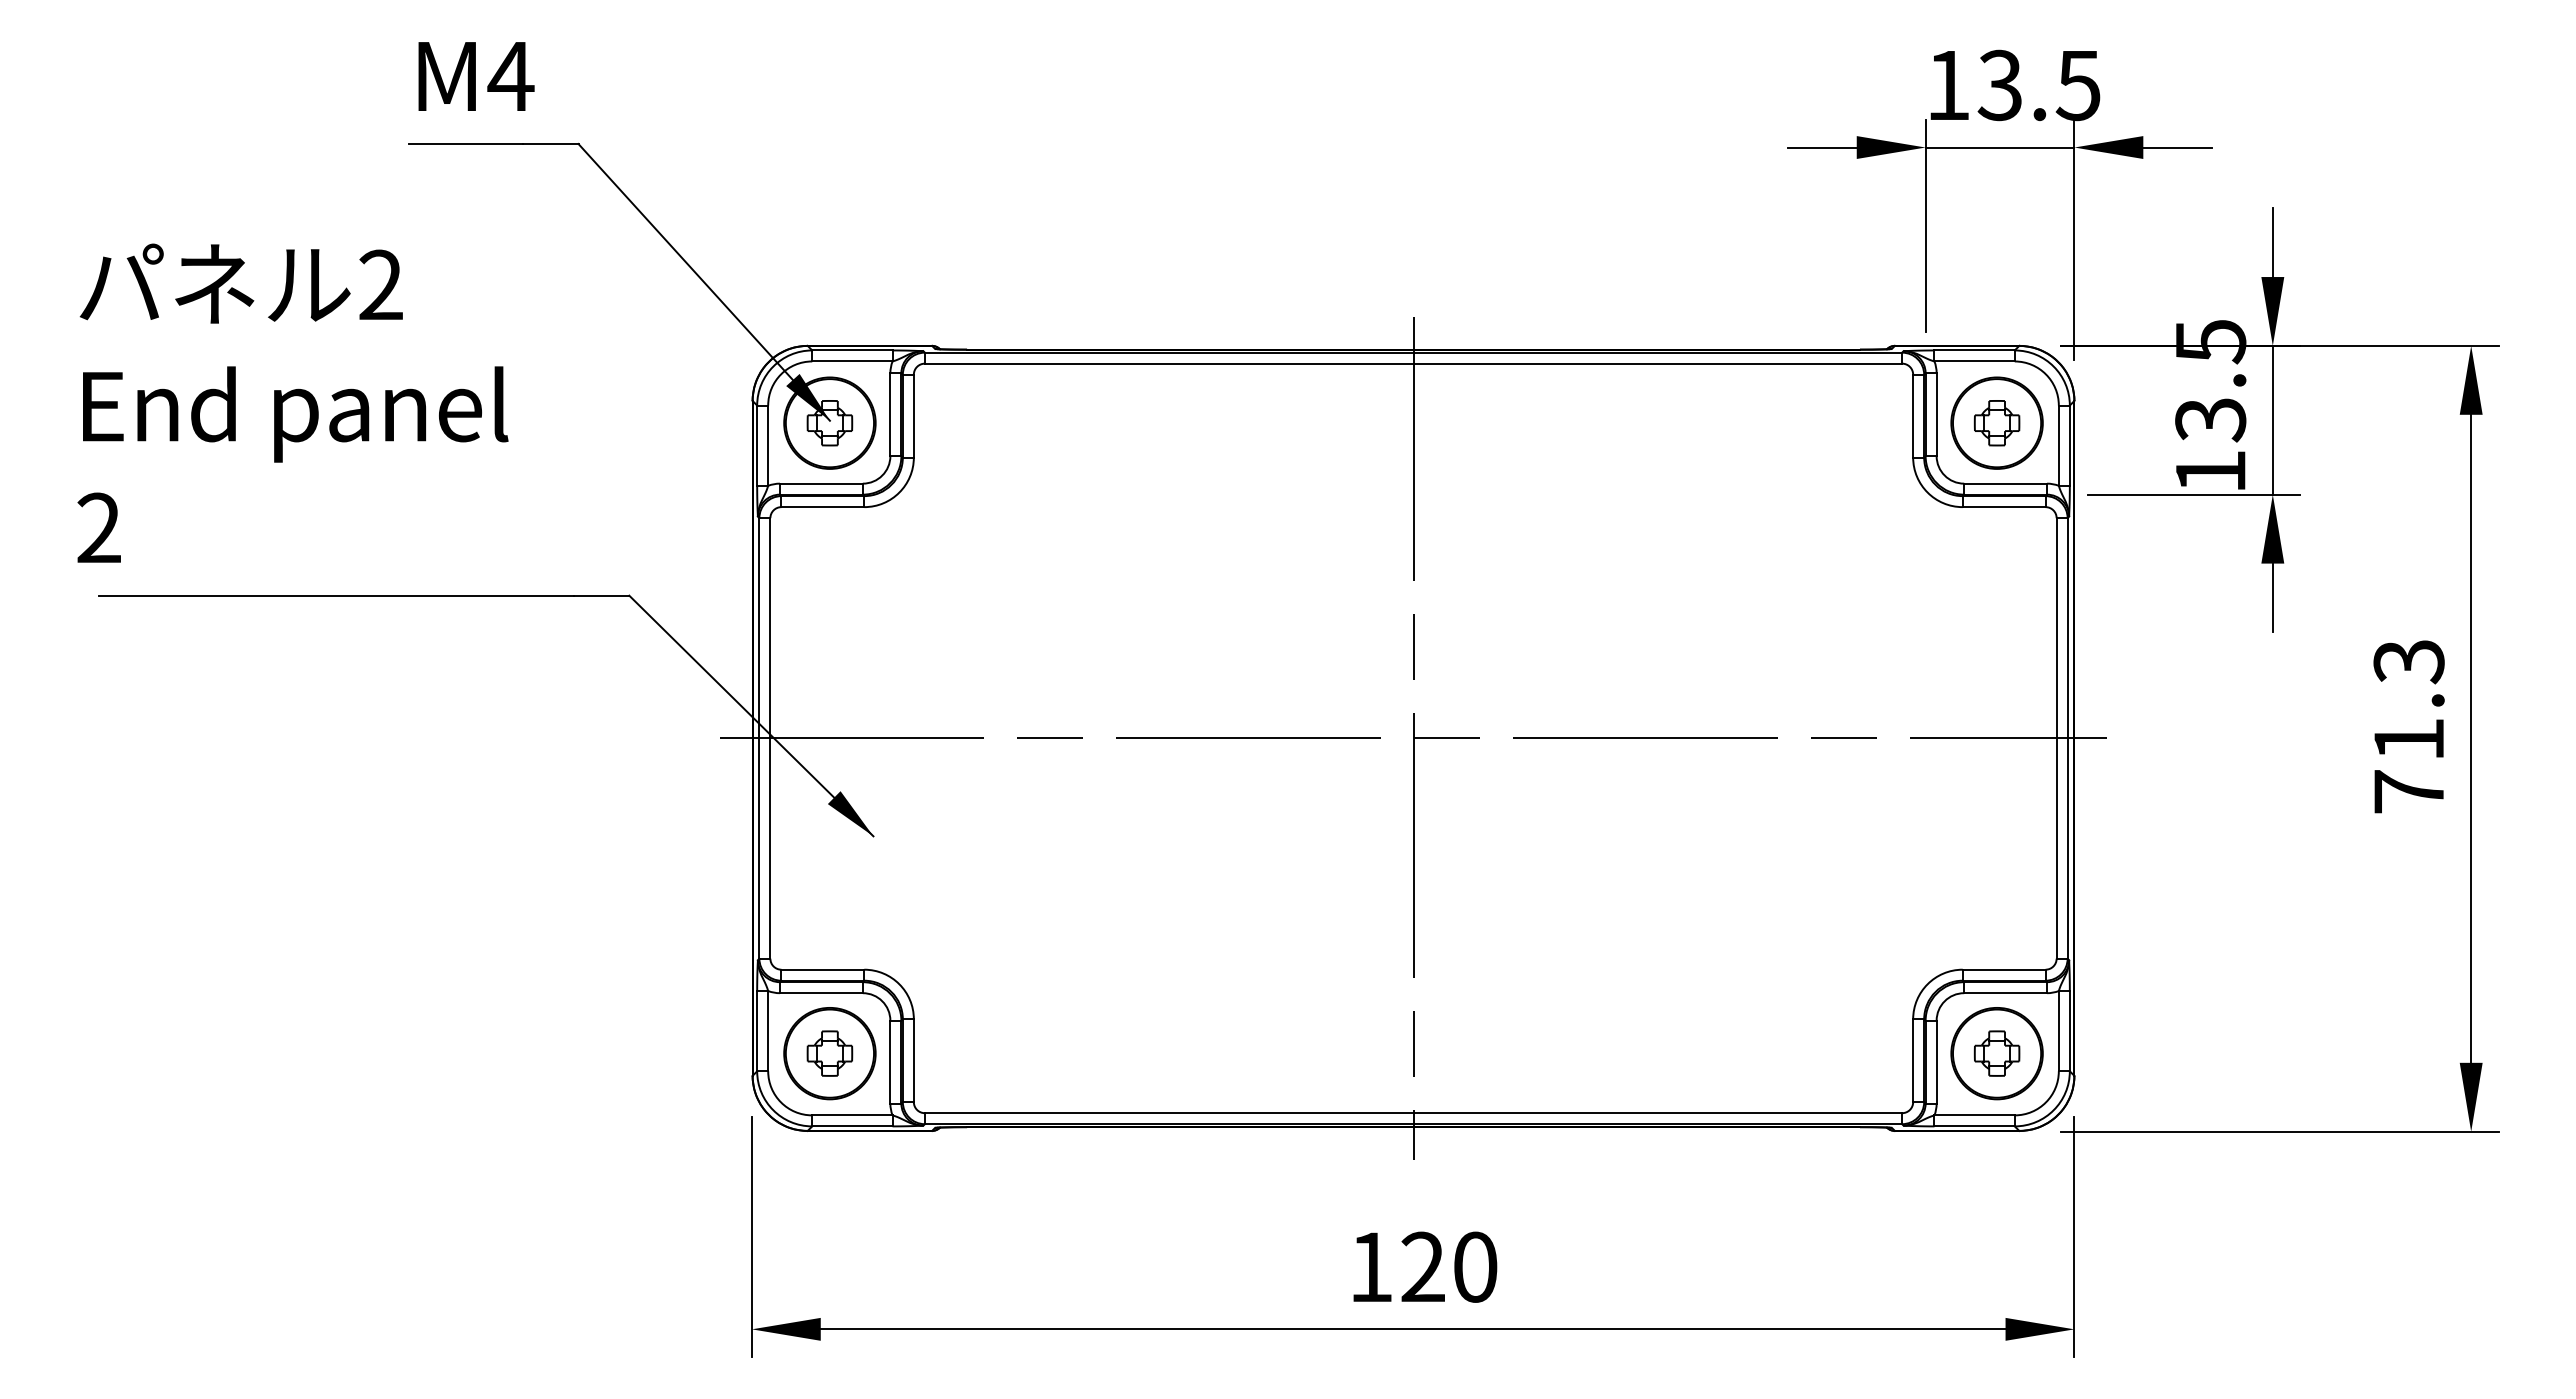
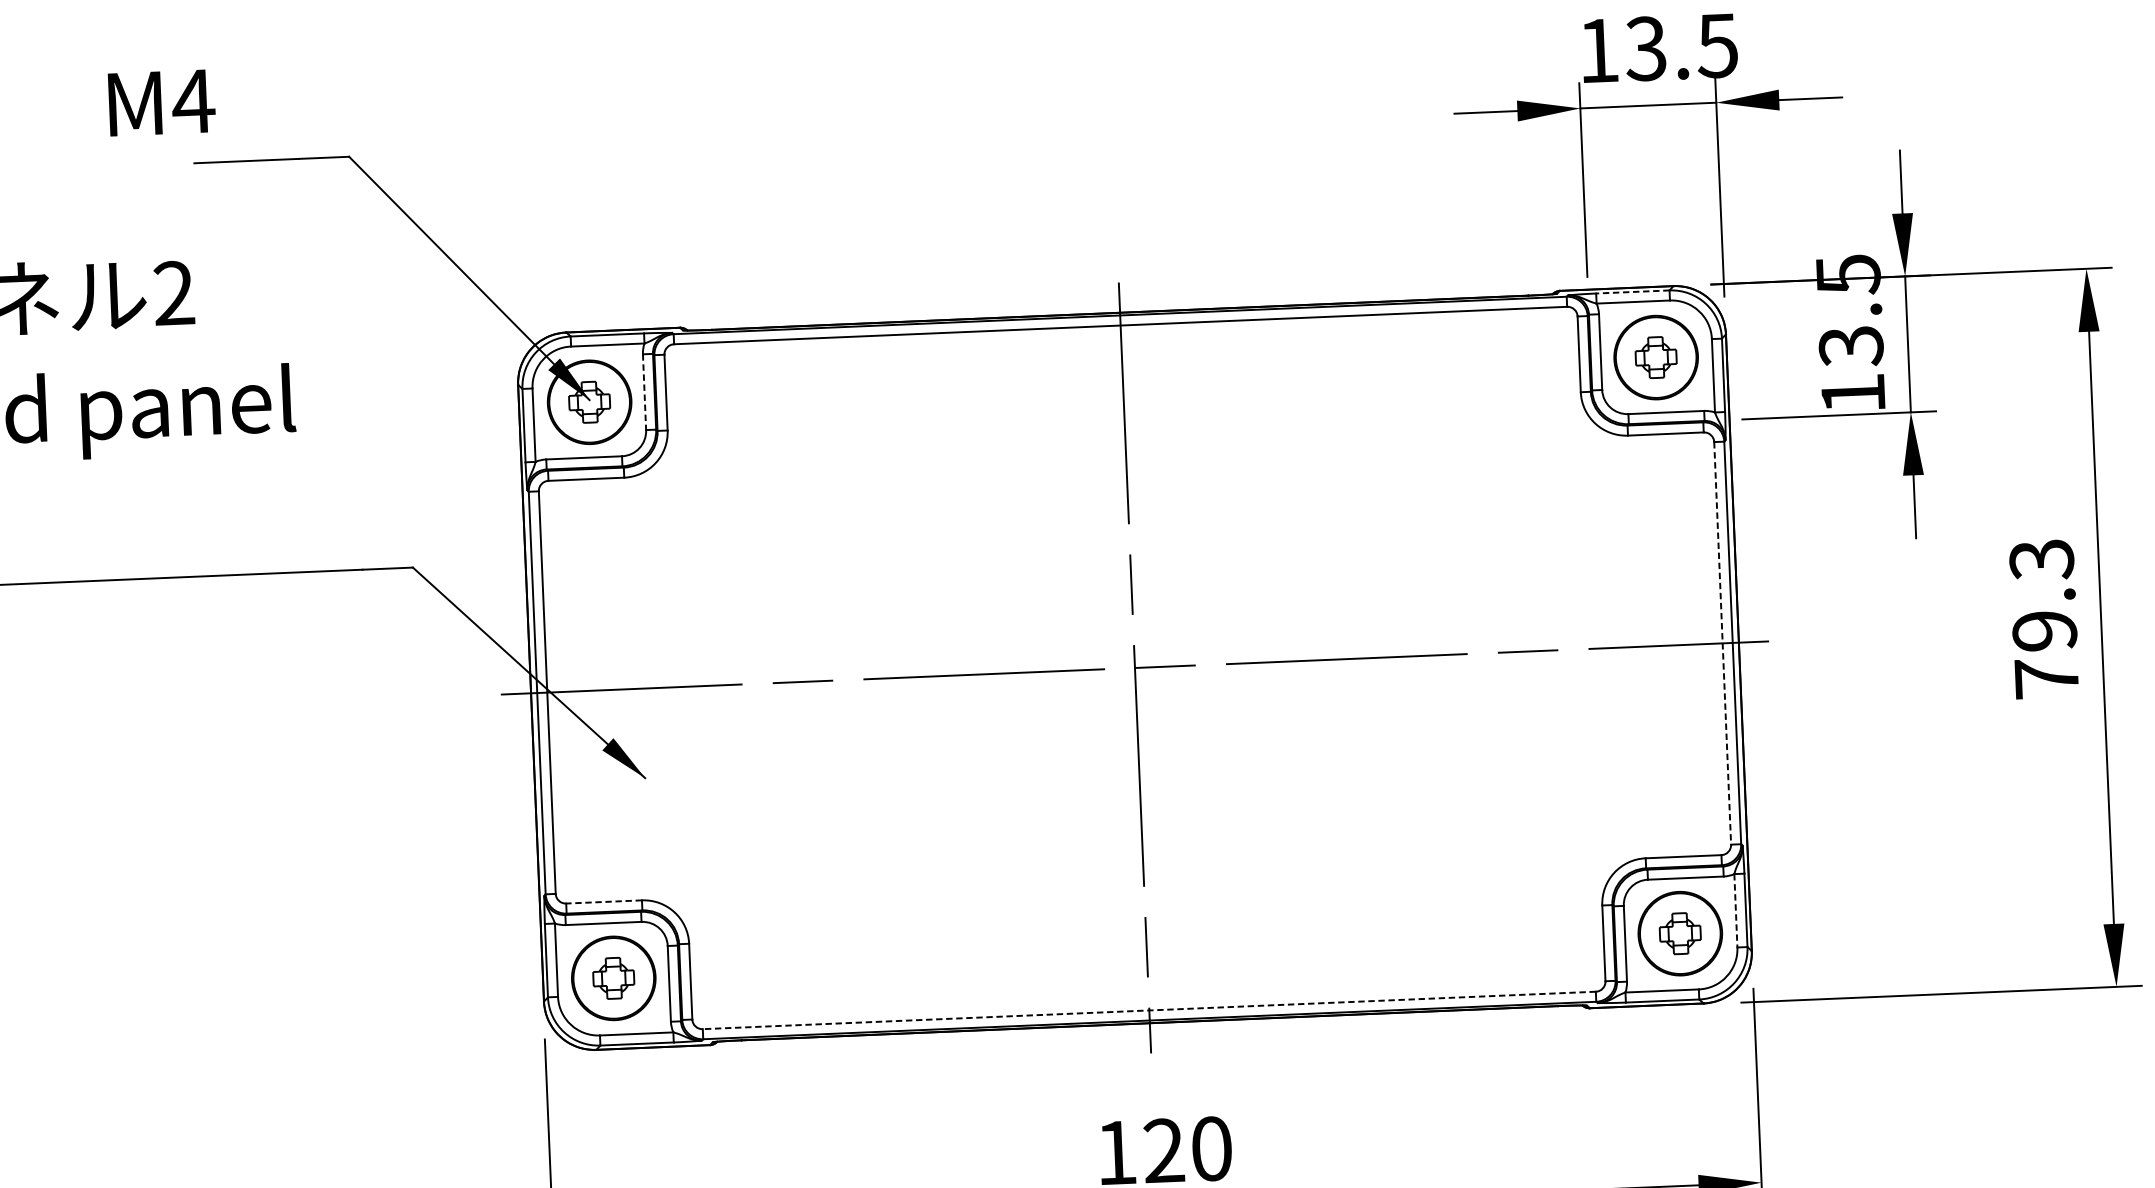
text: (476, 76) -> (162, 102), moved
line: (1974, 350) -> (1632, 292), solid -> dashed
line: (890, 415) -> (644, 392), solid -> dashed
line: (2056, 738) -> (1722, 643), solid -> dashed
text: (2408, 739) -> (2044, 630), 71.3 -> 79.3
line: (822, 969) -> (603, 901), solid -> dashed
line: (2058, 1031) -> (1735, 911), solid -> dashed
line: (1413, 1113) -> (1149, 1010), solid -> dashed

